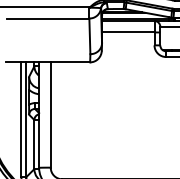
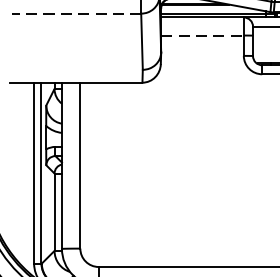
line: (47, 18) -> (75, 13), solid -> dashed
line: (128, 32) -> (202, 35), solid -> dashed

